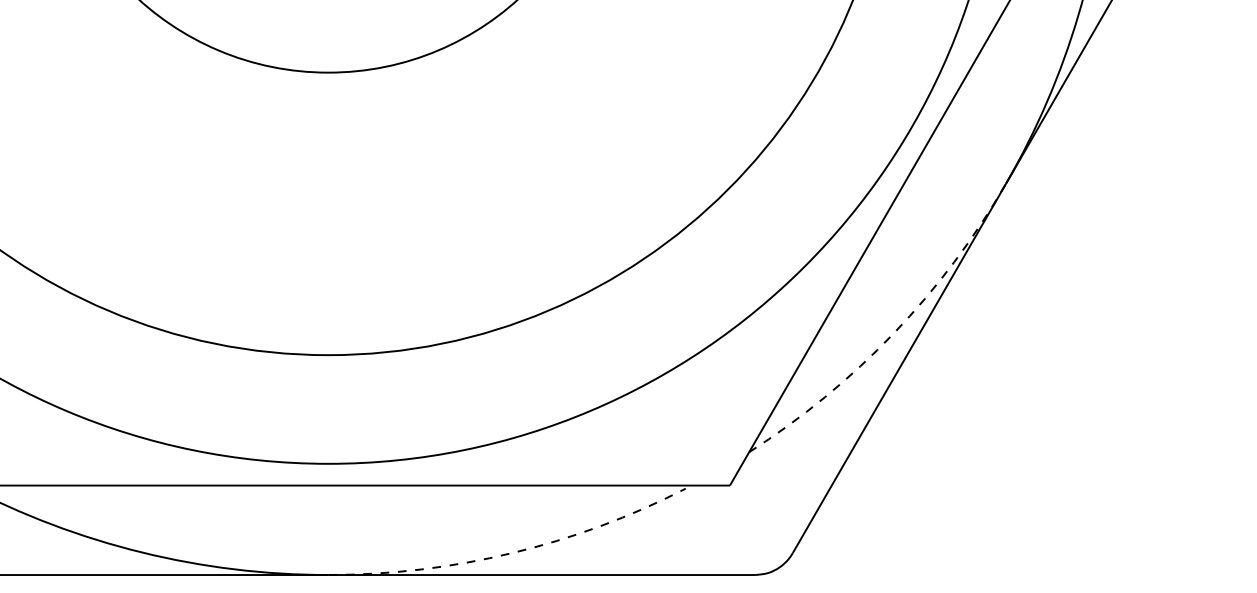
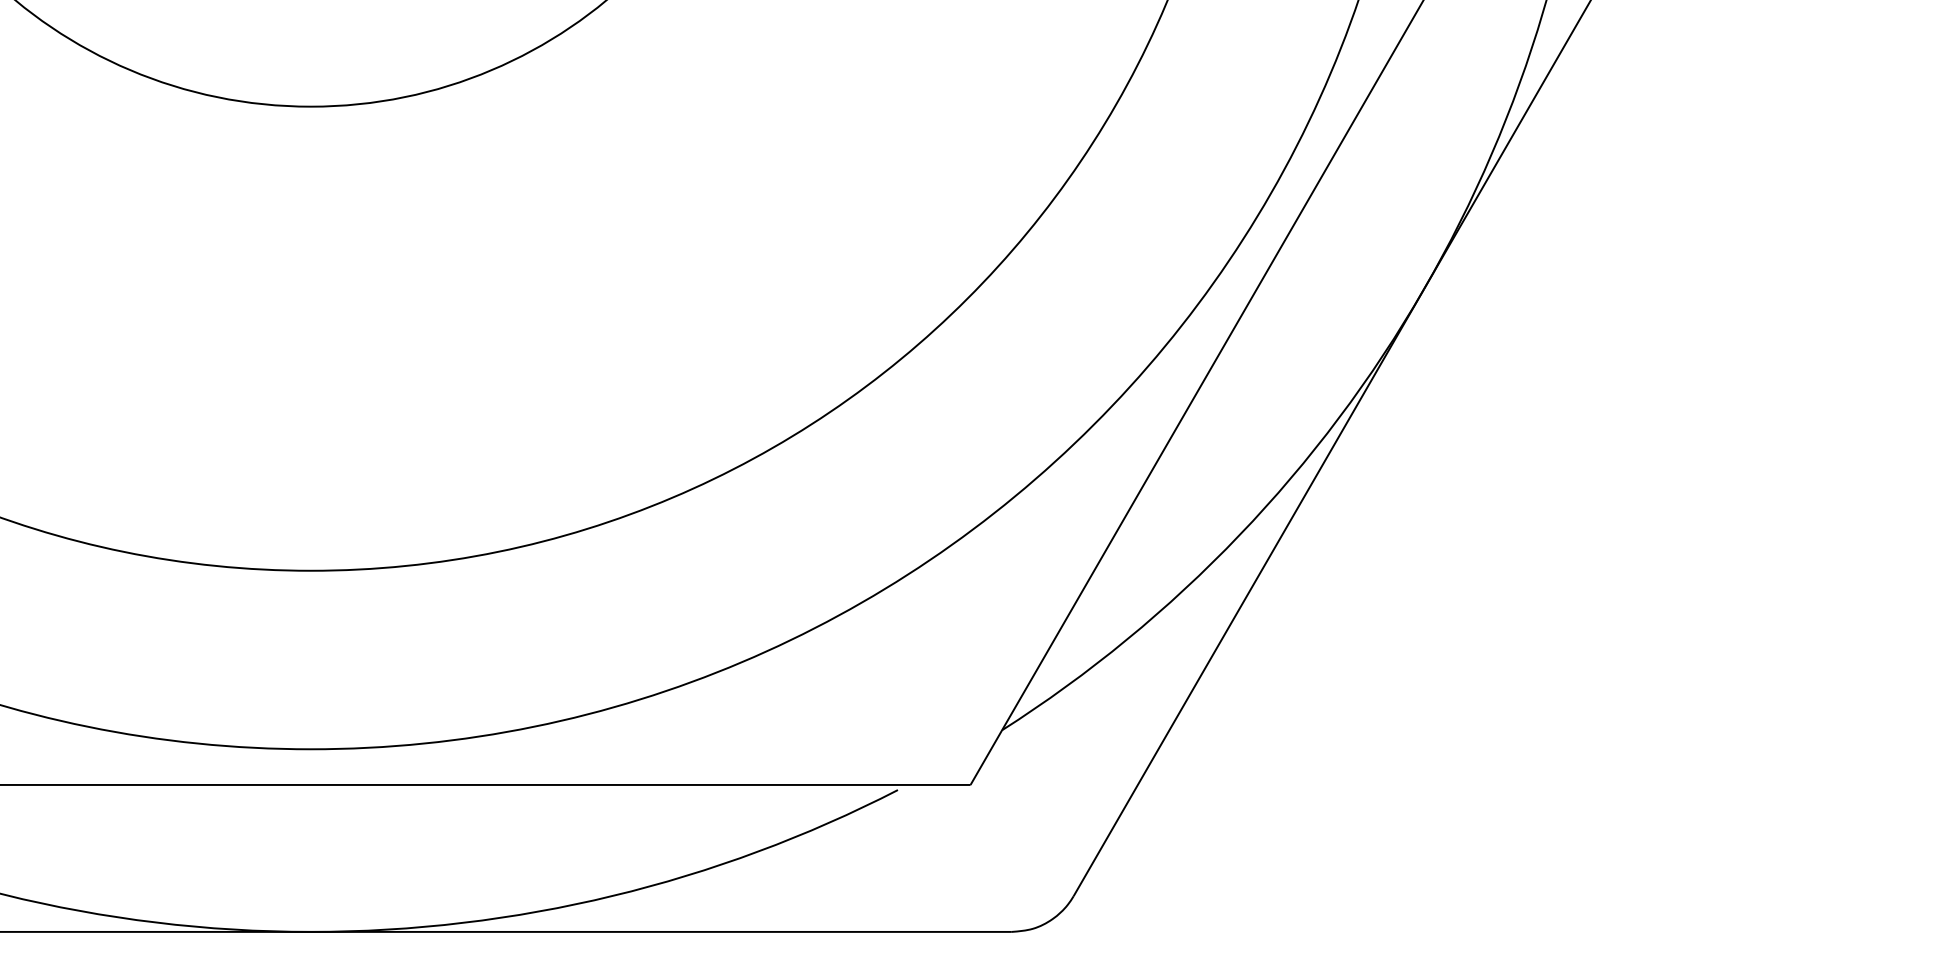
arc: (893, 333) -> (1239, 535), dashed -> solid
arc: (512, 553) -> (613, 896), dashed -> solid

